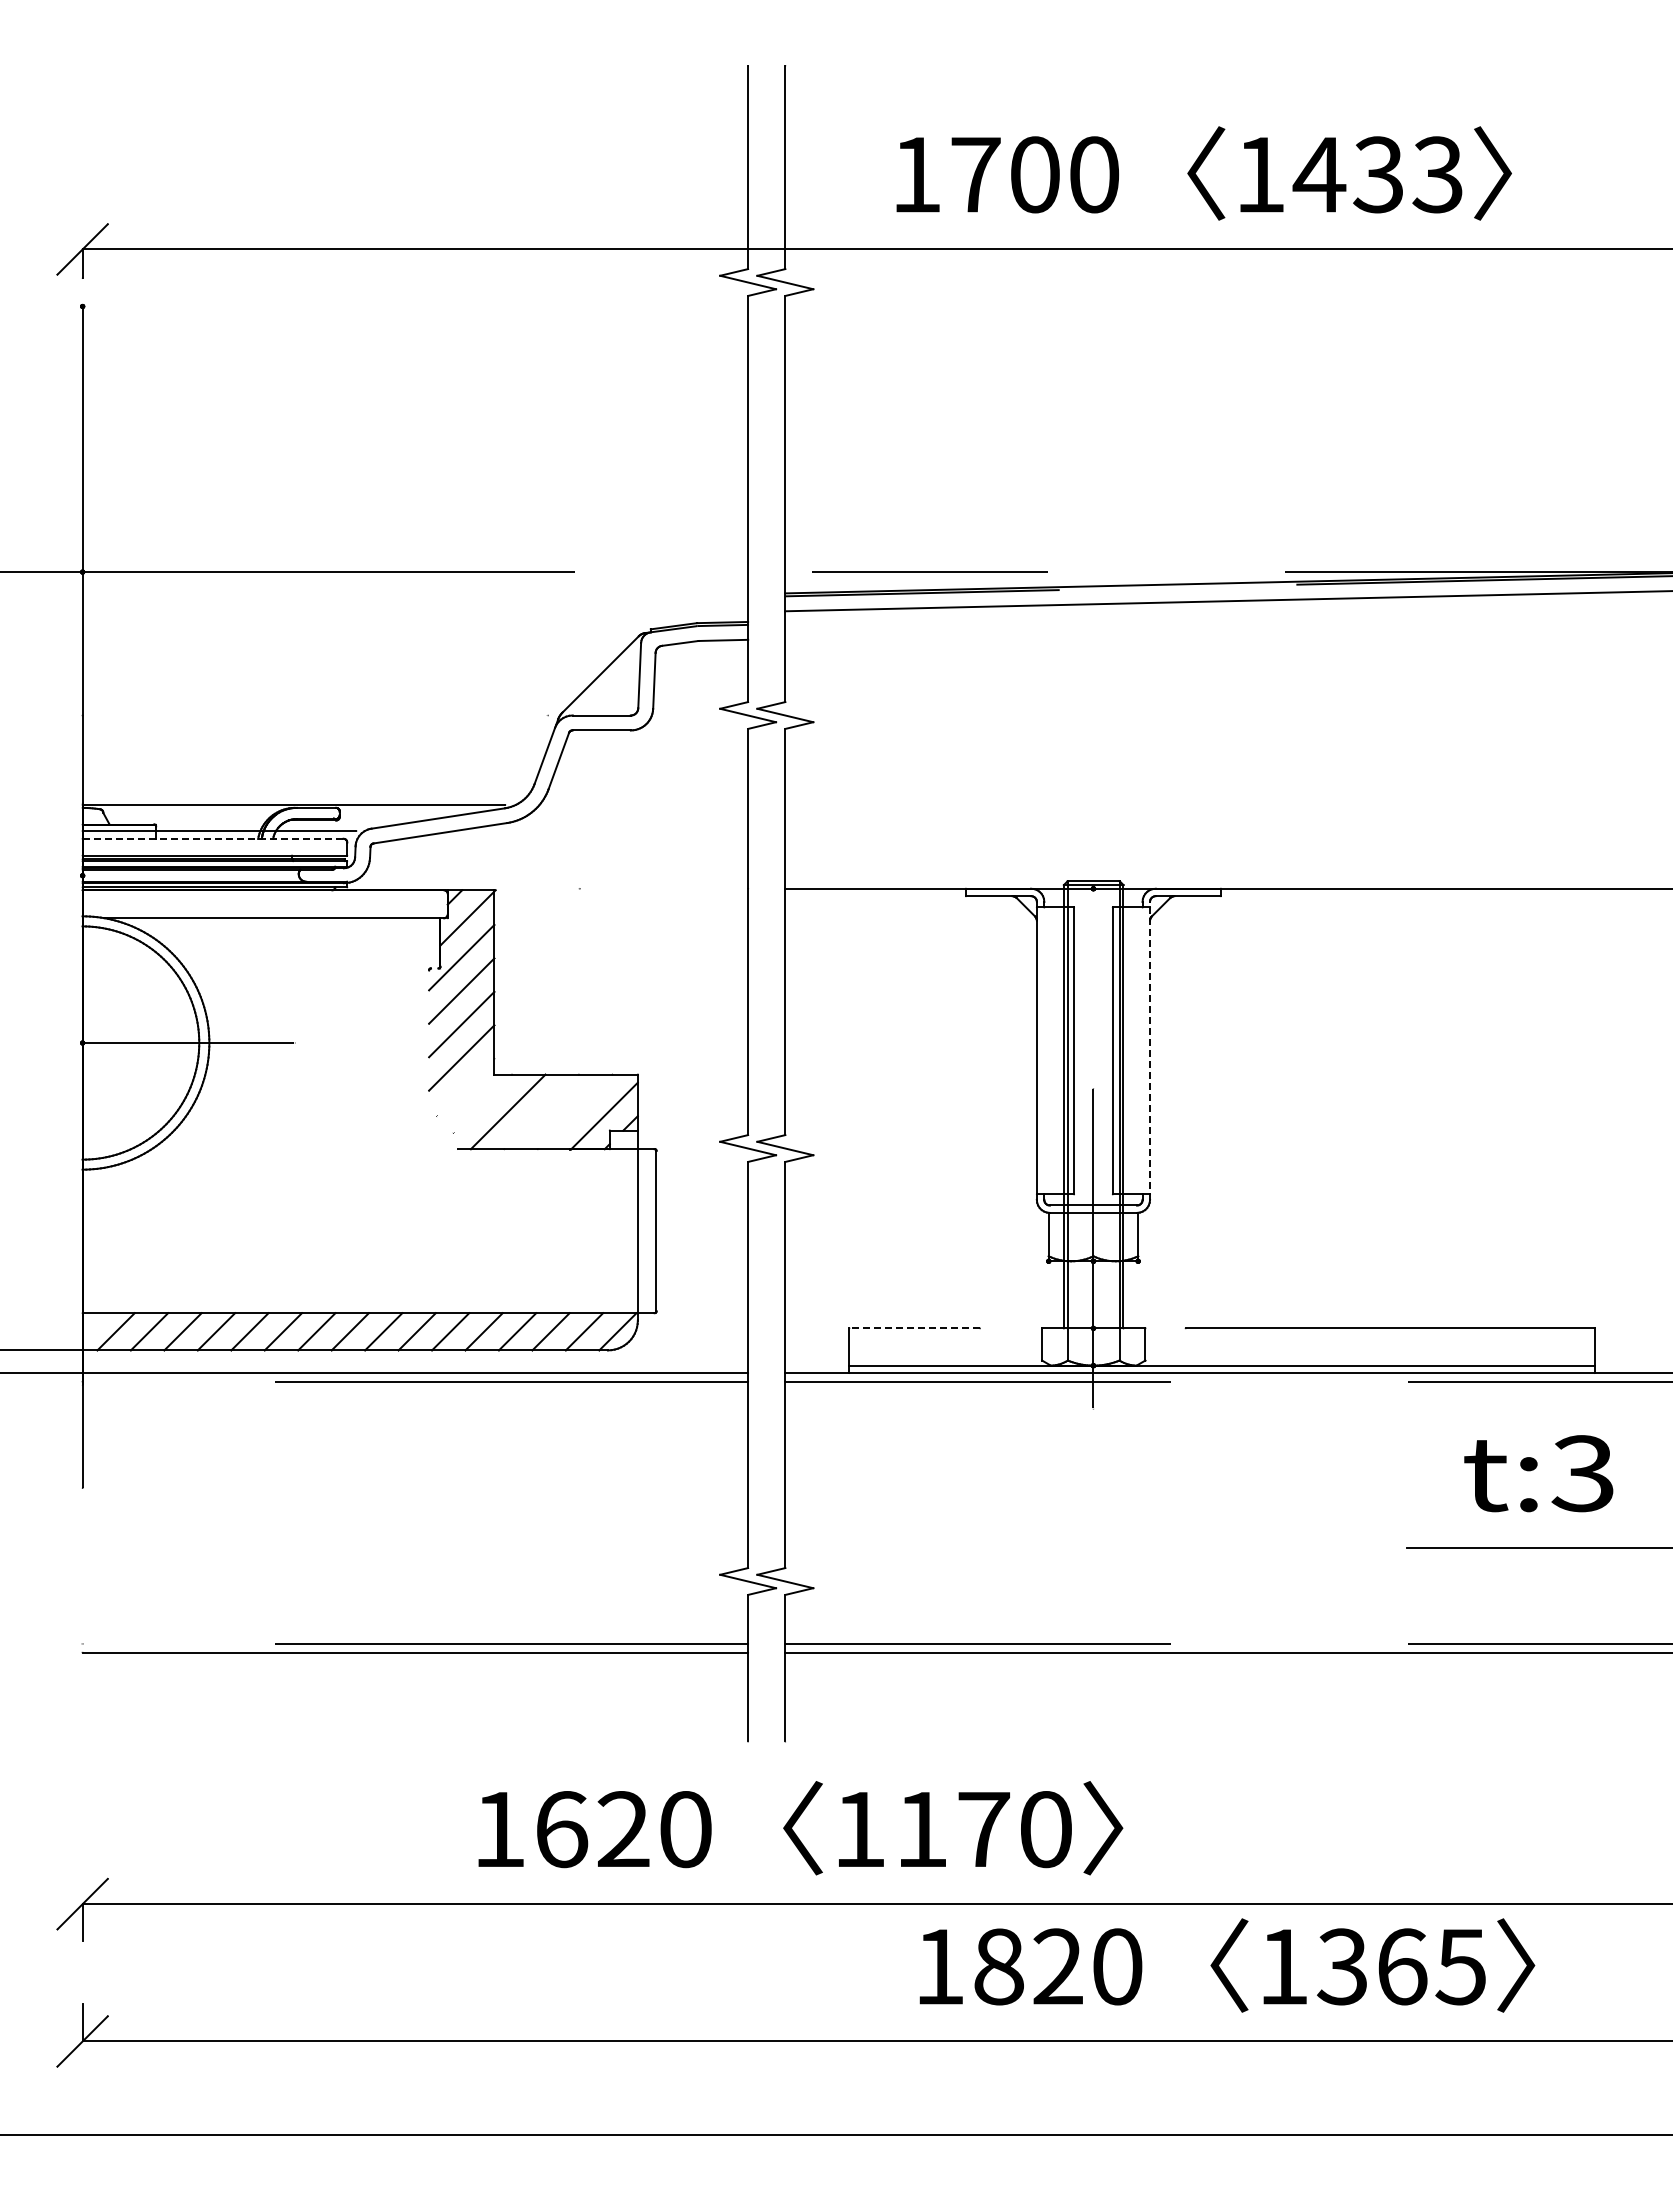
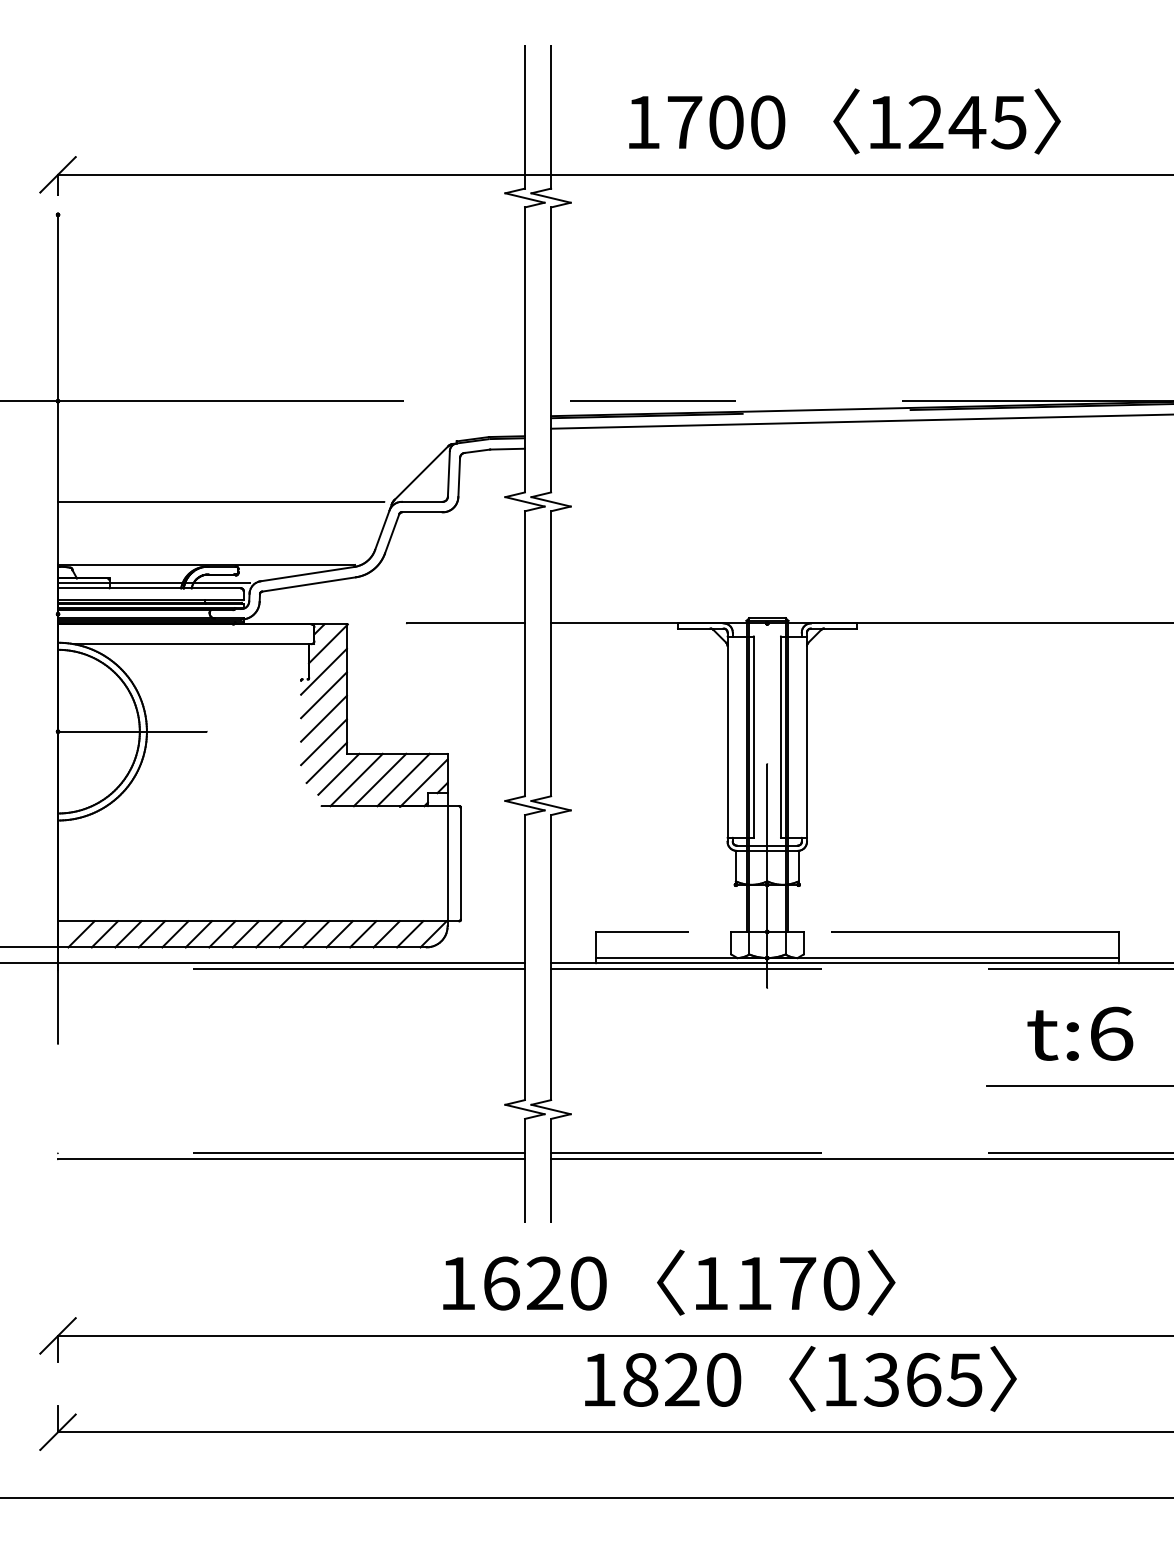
text: (1377, 174) -> (966, 122), 1433 -> 1245
line: (314, 715) -> (220, 501), added
line: (213, 838) -> (149, 588), dashed -> solid
line: (663, 888) -> (465, 623), added
line: (1150, 1050) -> (807, 736), dashed -> solid
line: (465, 1087) -> (326, 762), added
line: (482, 1103) -> (338, 774), added
line: (541, 1111) -> (379, 779), added
line: (574, 1111) -> (403, 779), added
line: (914, 1328) -> (641, 931), dashed -> solid
text: (1582, 1473) -> (1110, 1033), t:3 -> t:6
text: (800, 1828) -> (669, 1282), moved
text: (1227, 1965) -> (801, 1378), moved

